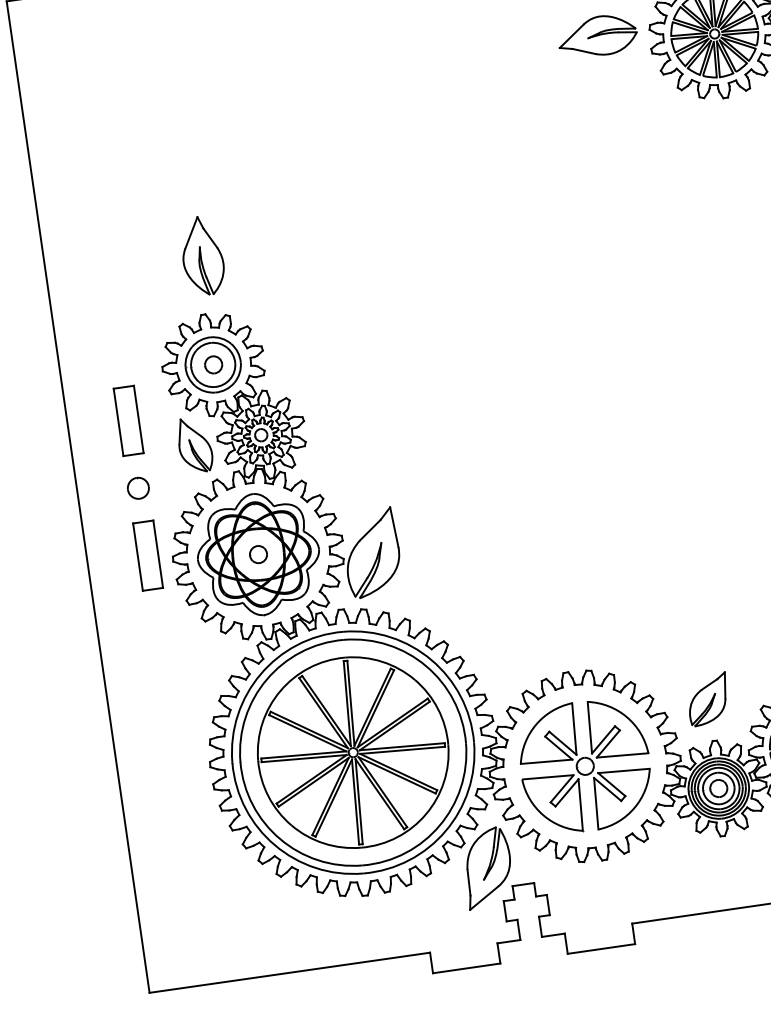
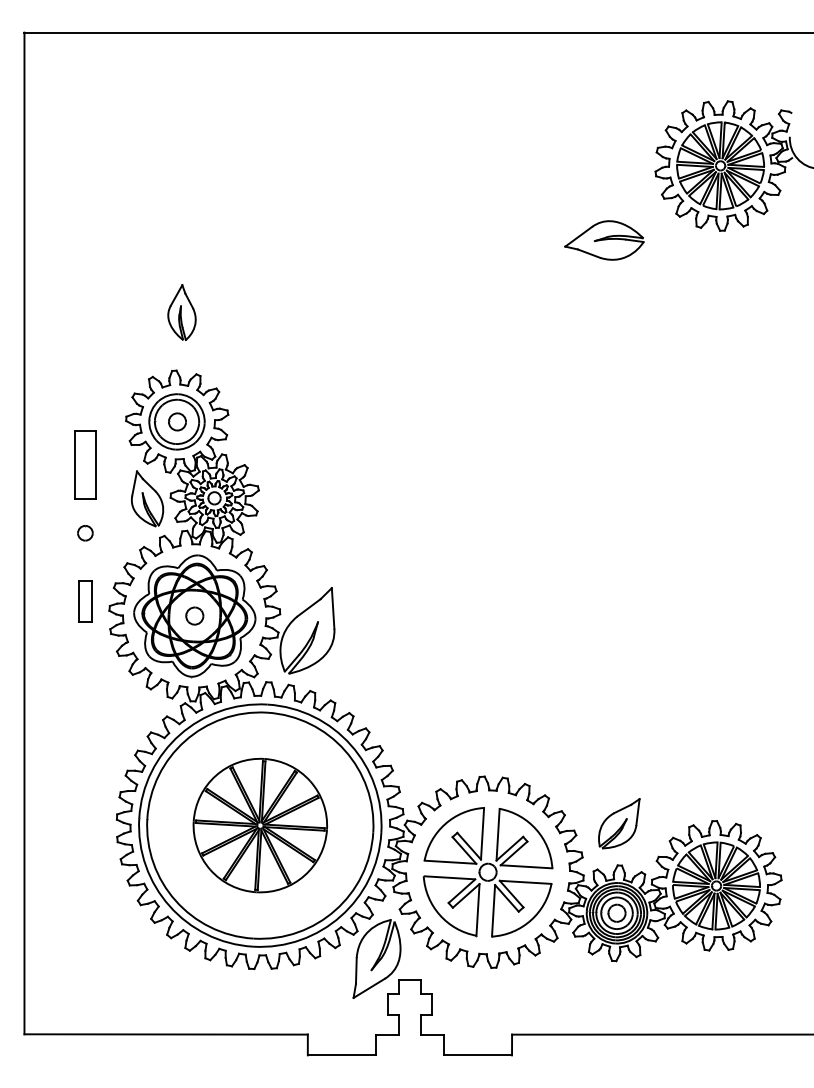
part: (597, 36) -> (604, 240), moved
part: (202, 256) -> (181, 312), size x0.7
part: (138, 487) -> (85, 532), size x0.7
part: (148, 554) -> (85, 600), size x0.6
part: (353, 752) -> (260, 825), size x0.7

